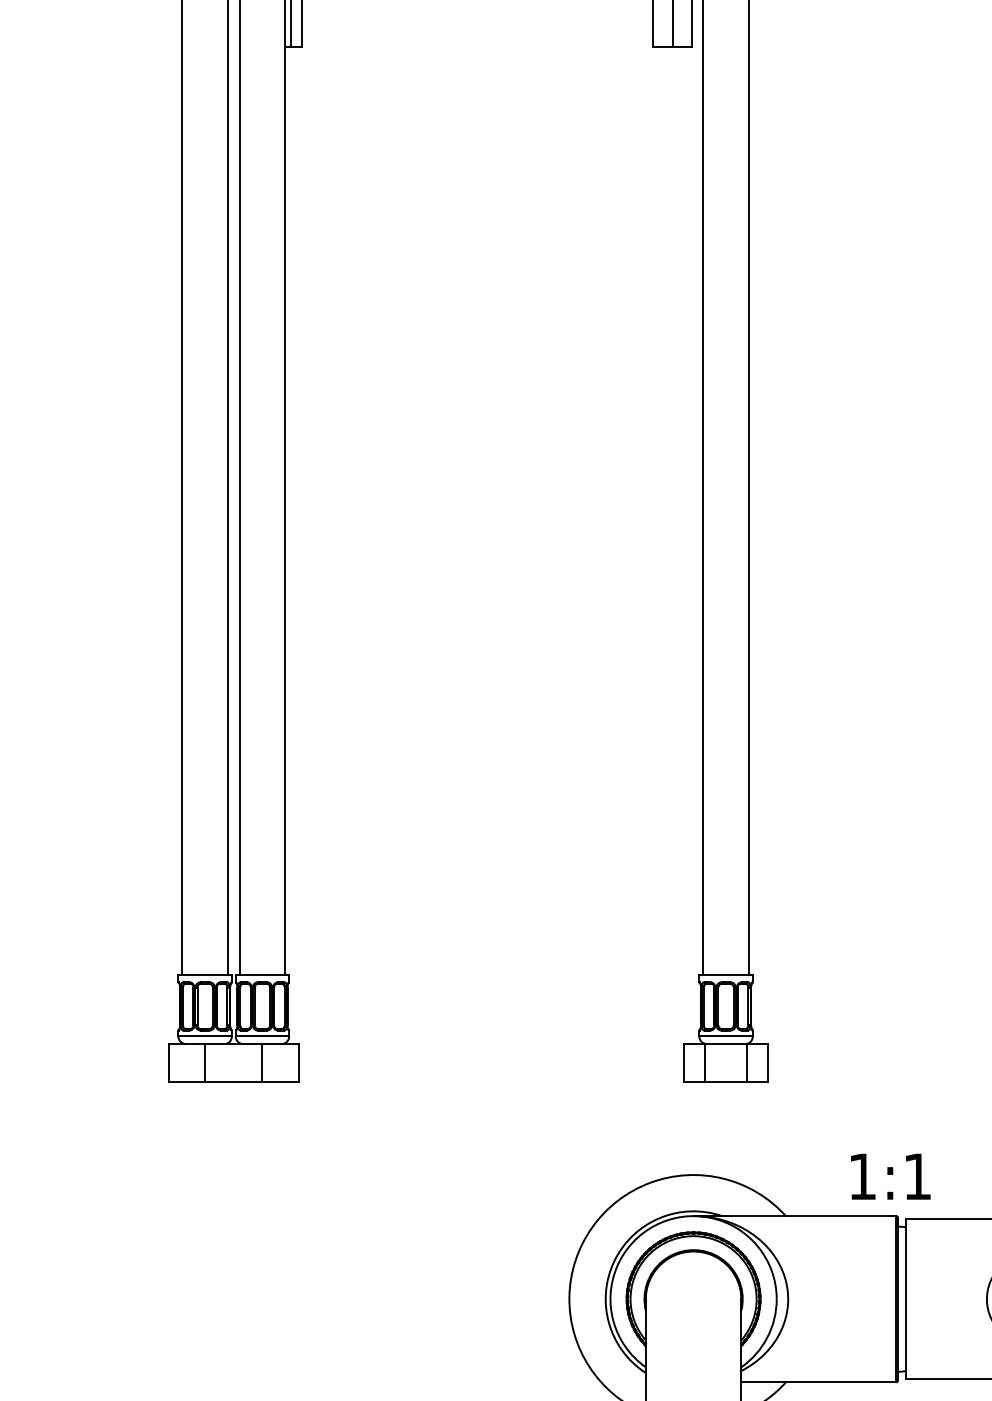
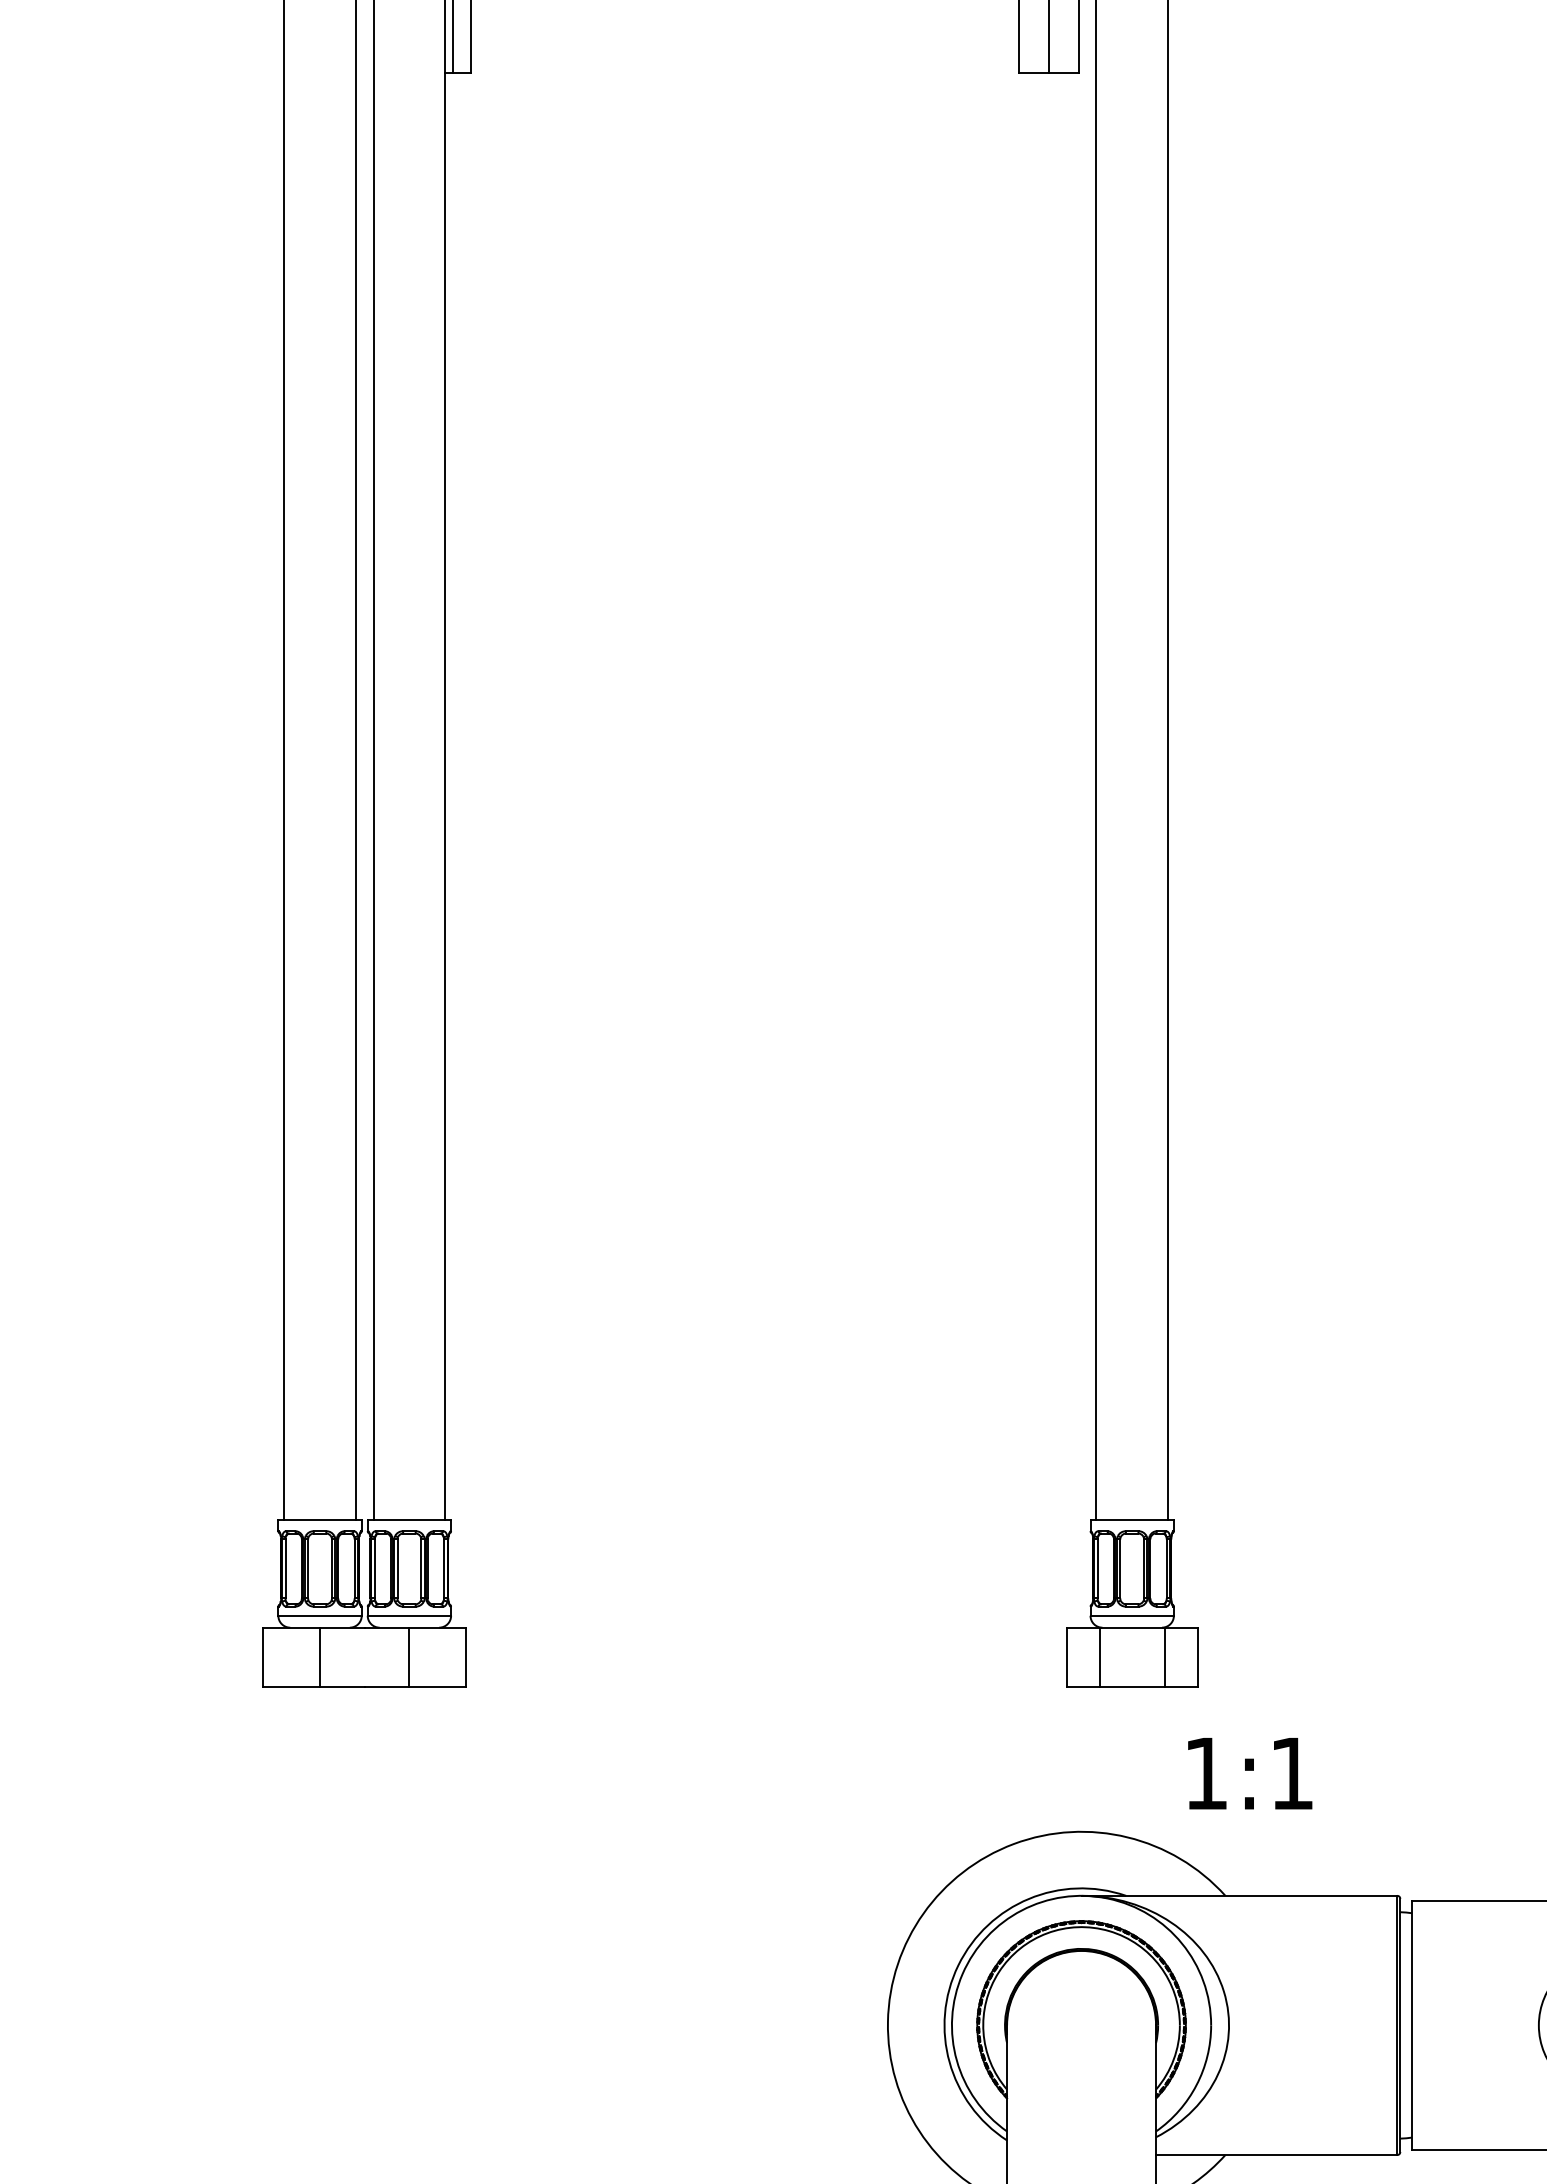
text: (890, 1176) -> (1249, 1773), moved

